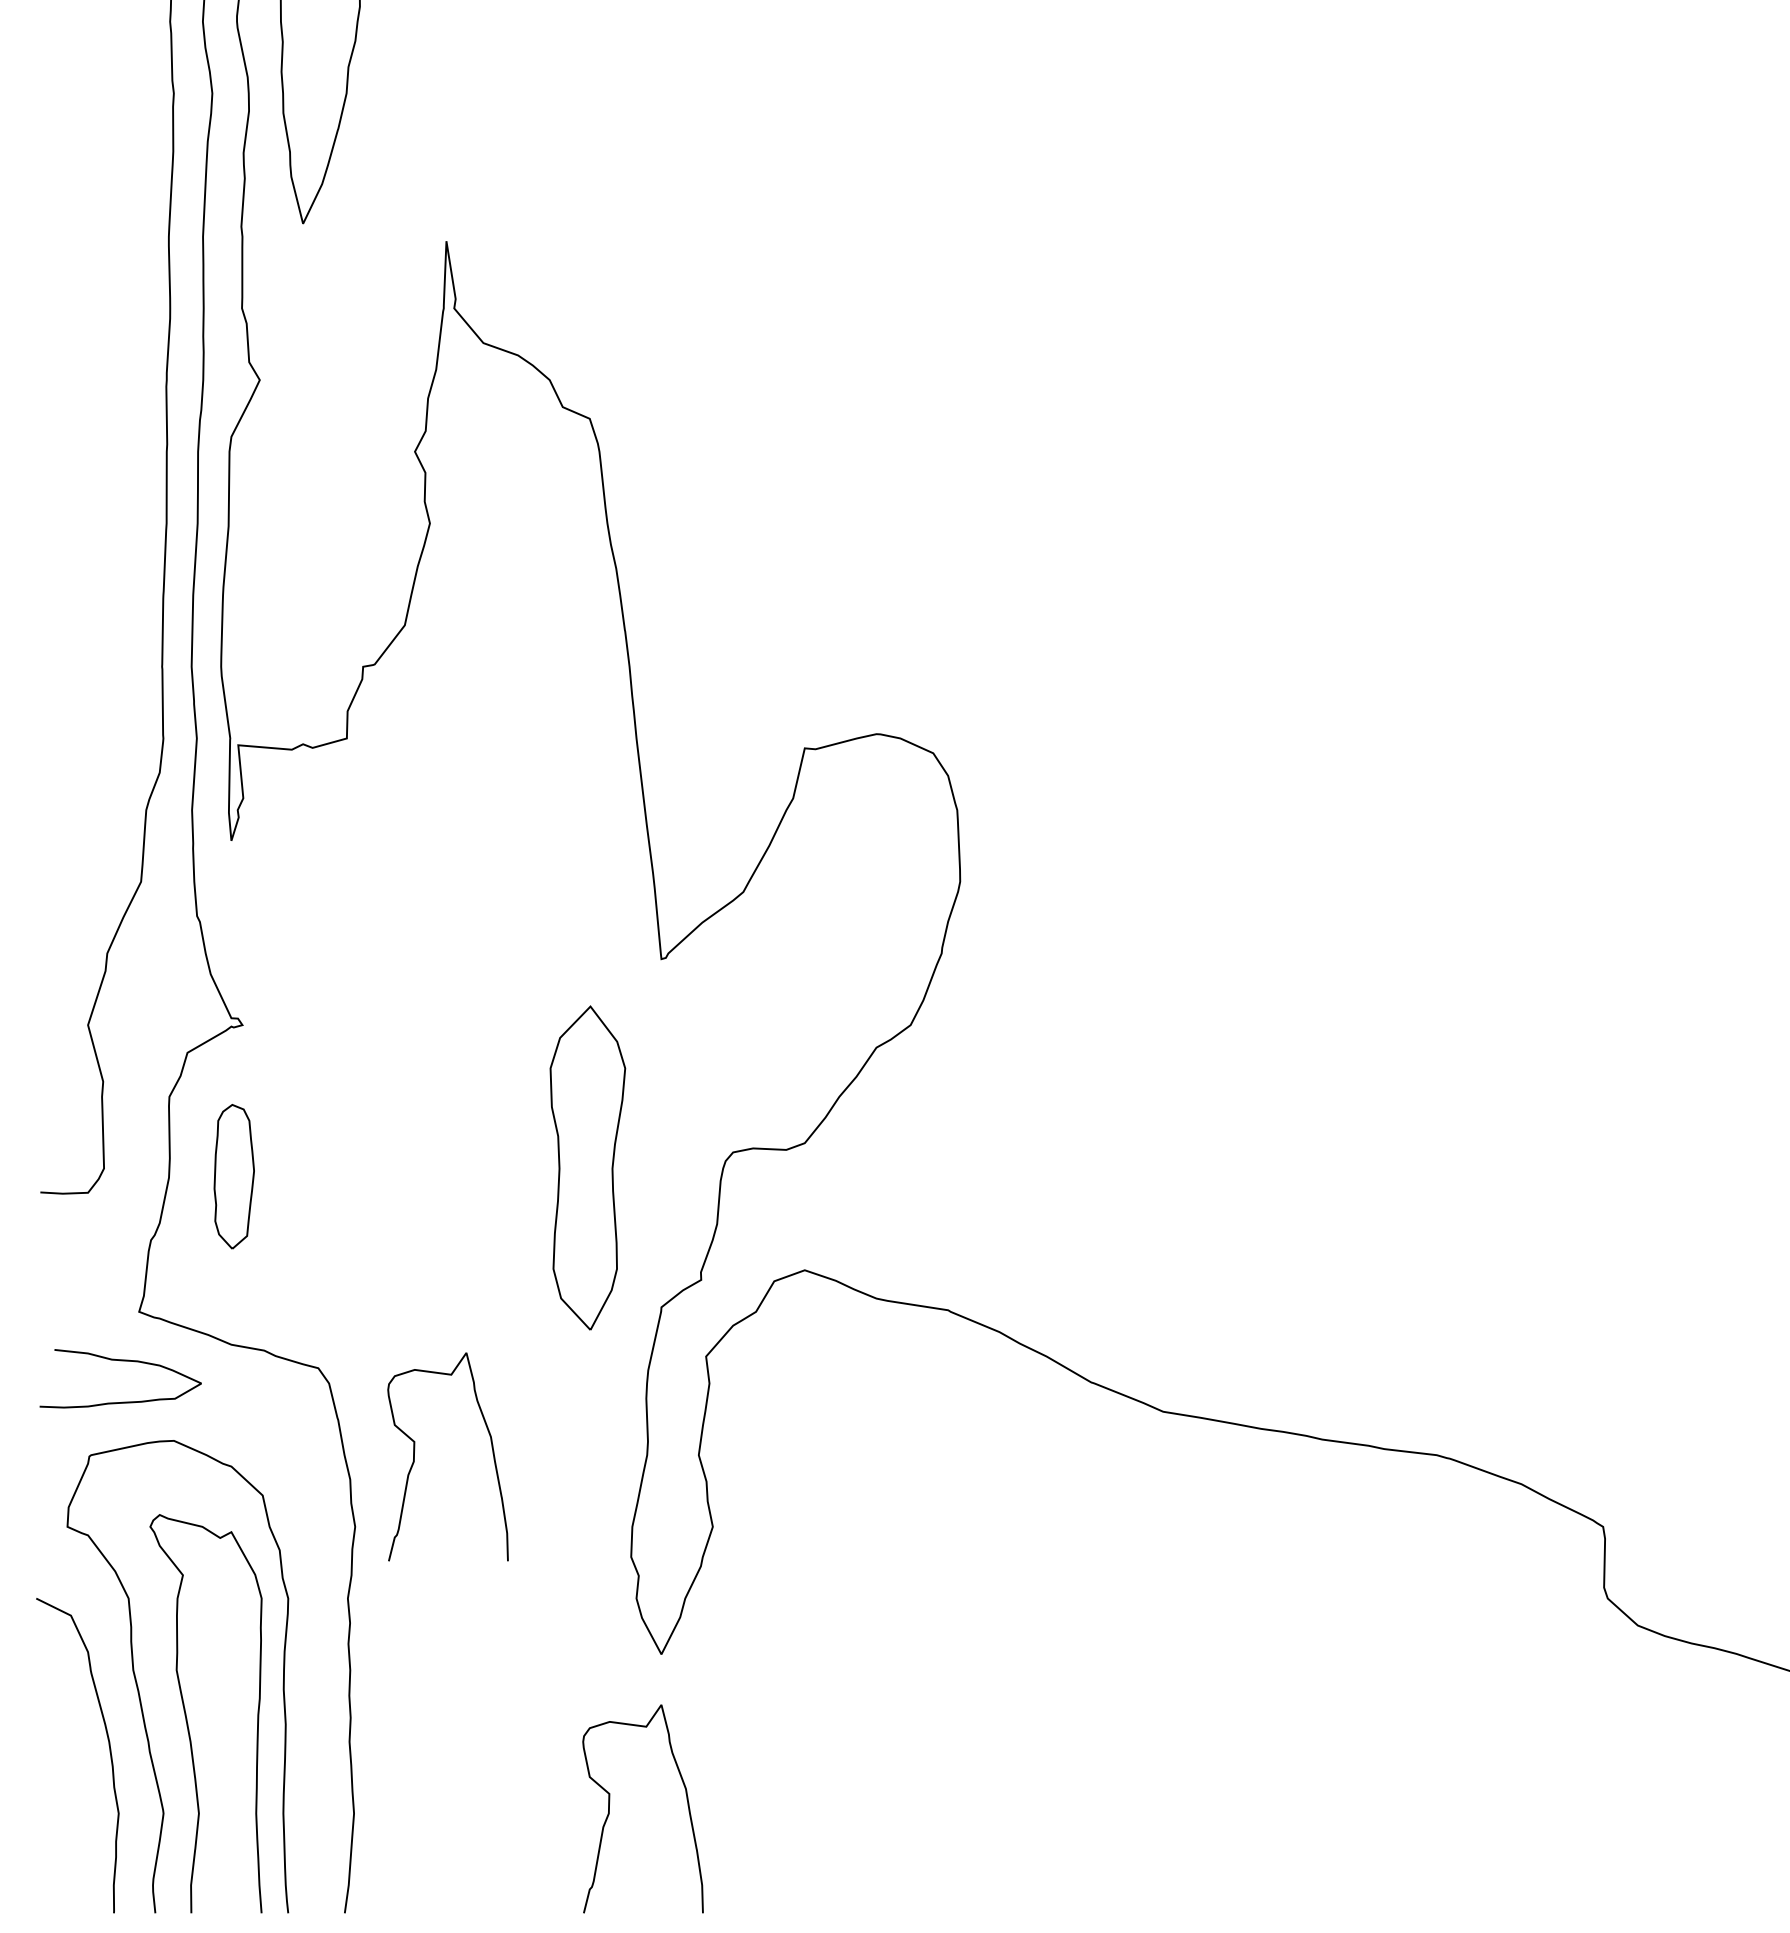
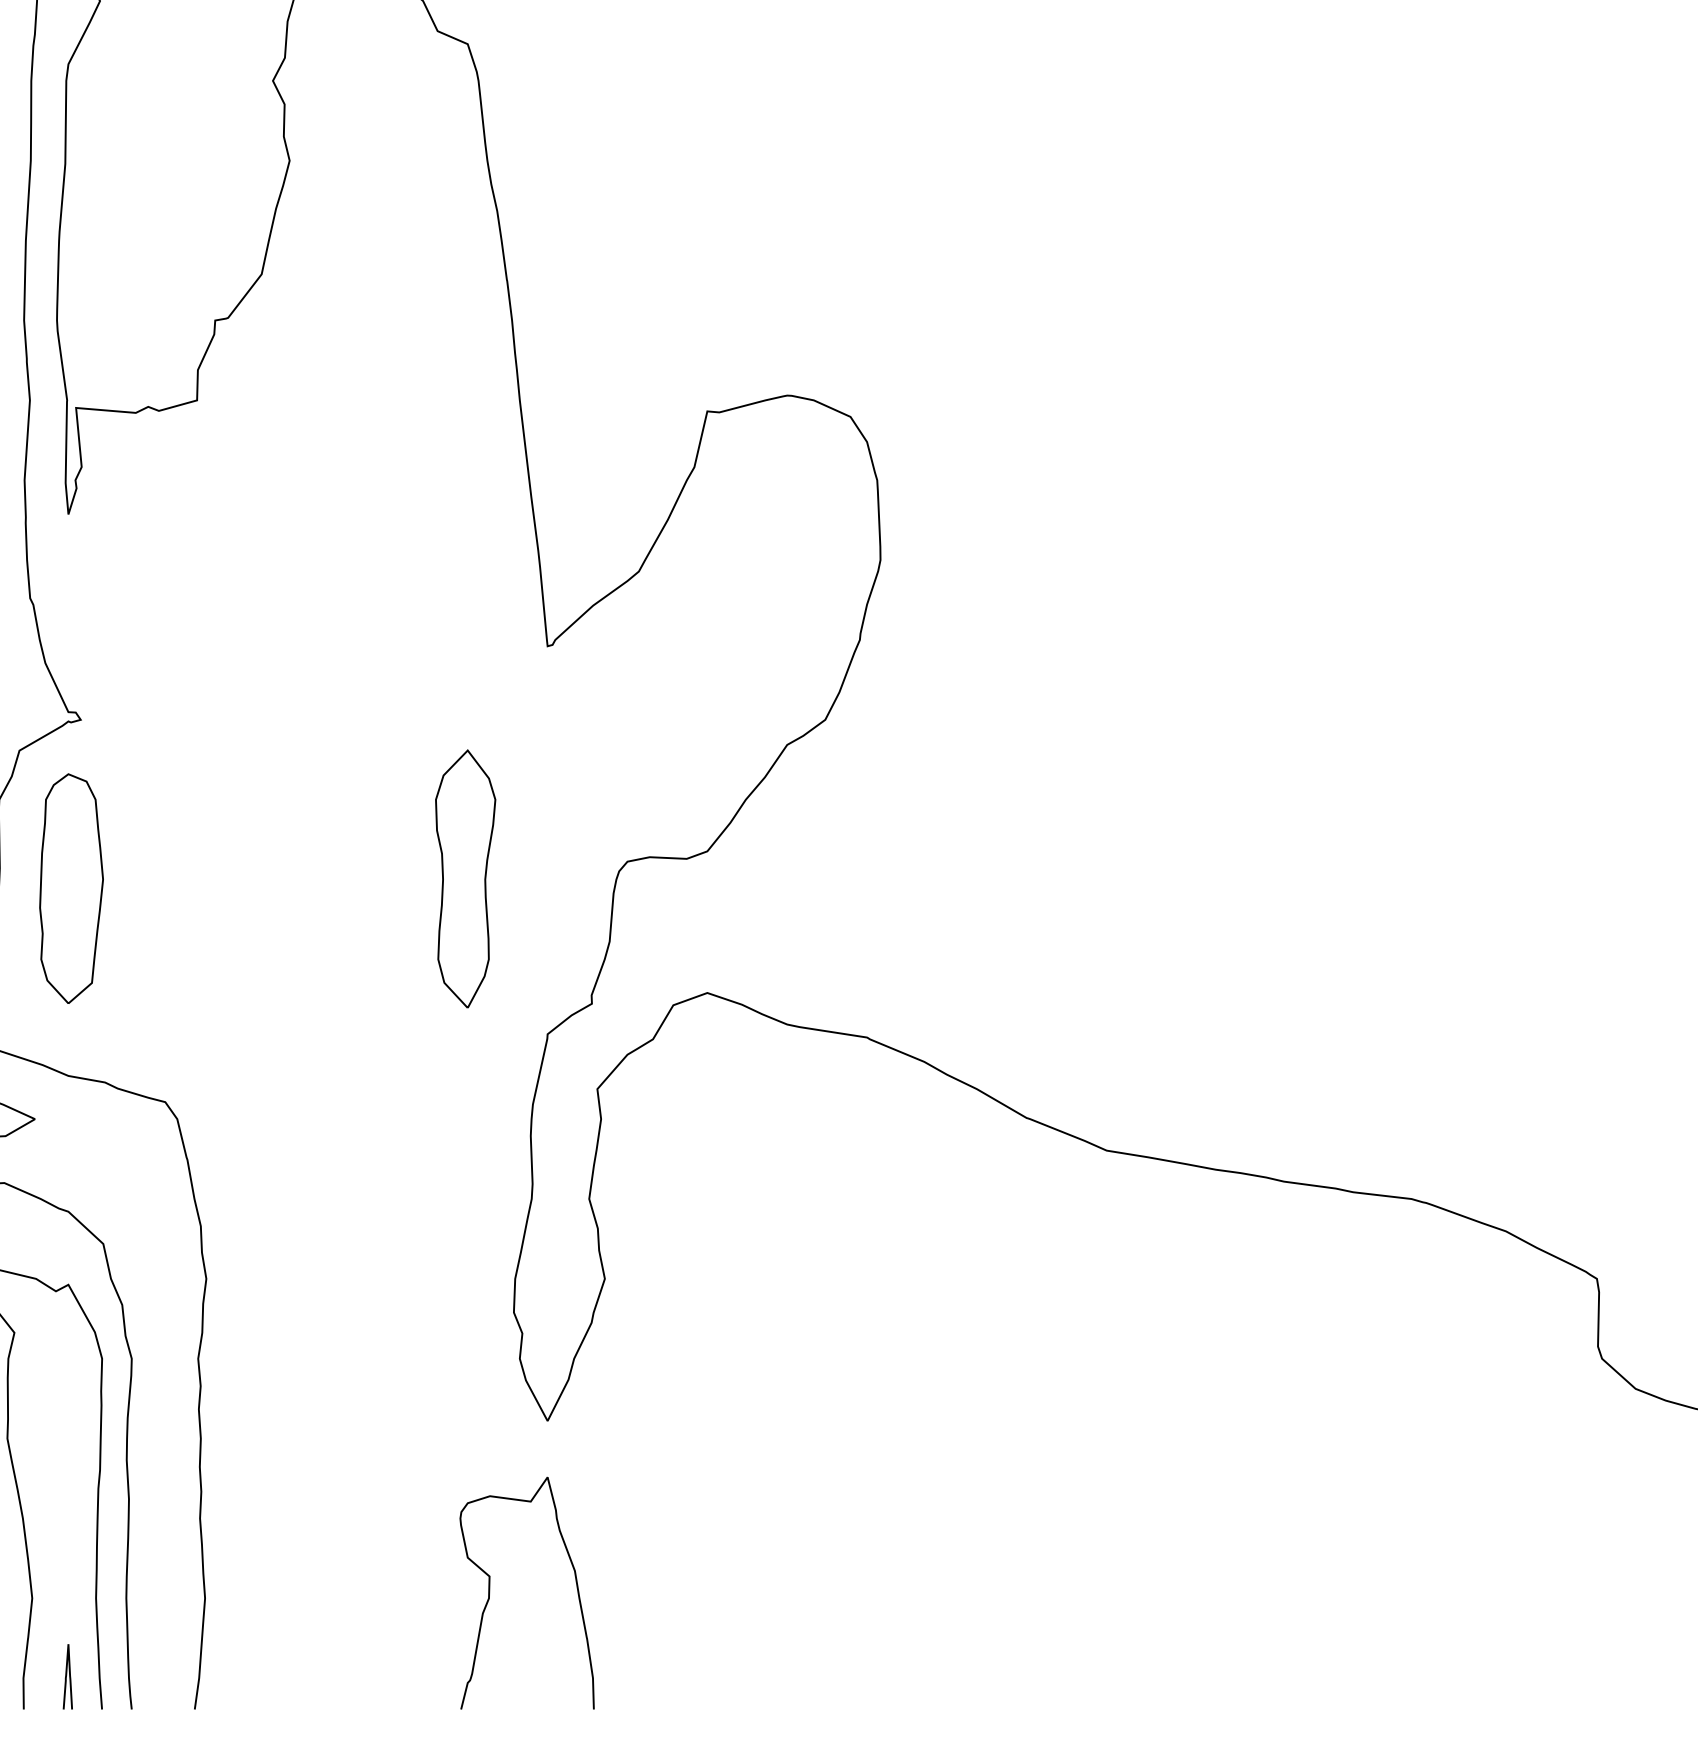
part: (587, 1167) -> (465, 878), size x0.71
part: (234, 1176) -> (71, 888), size x1.43
curve: (415, 1449) -> (273, 1192), removed
curve: (230, 1883) -> (67, 1676), added

